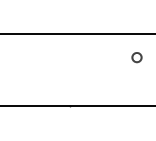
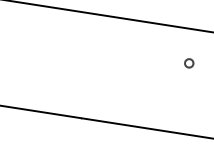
circle: (136, 57) -> (188, 63), size x0.62

